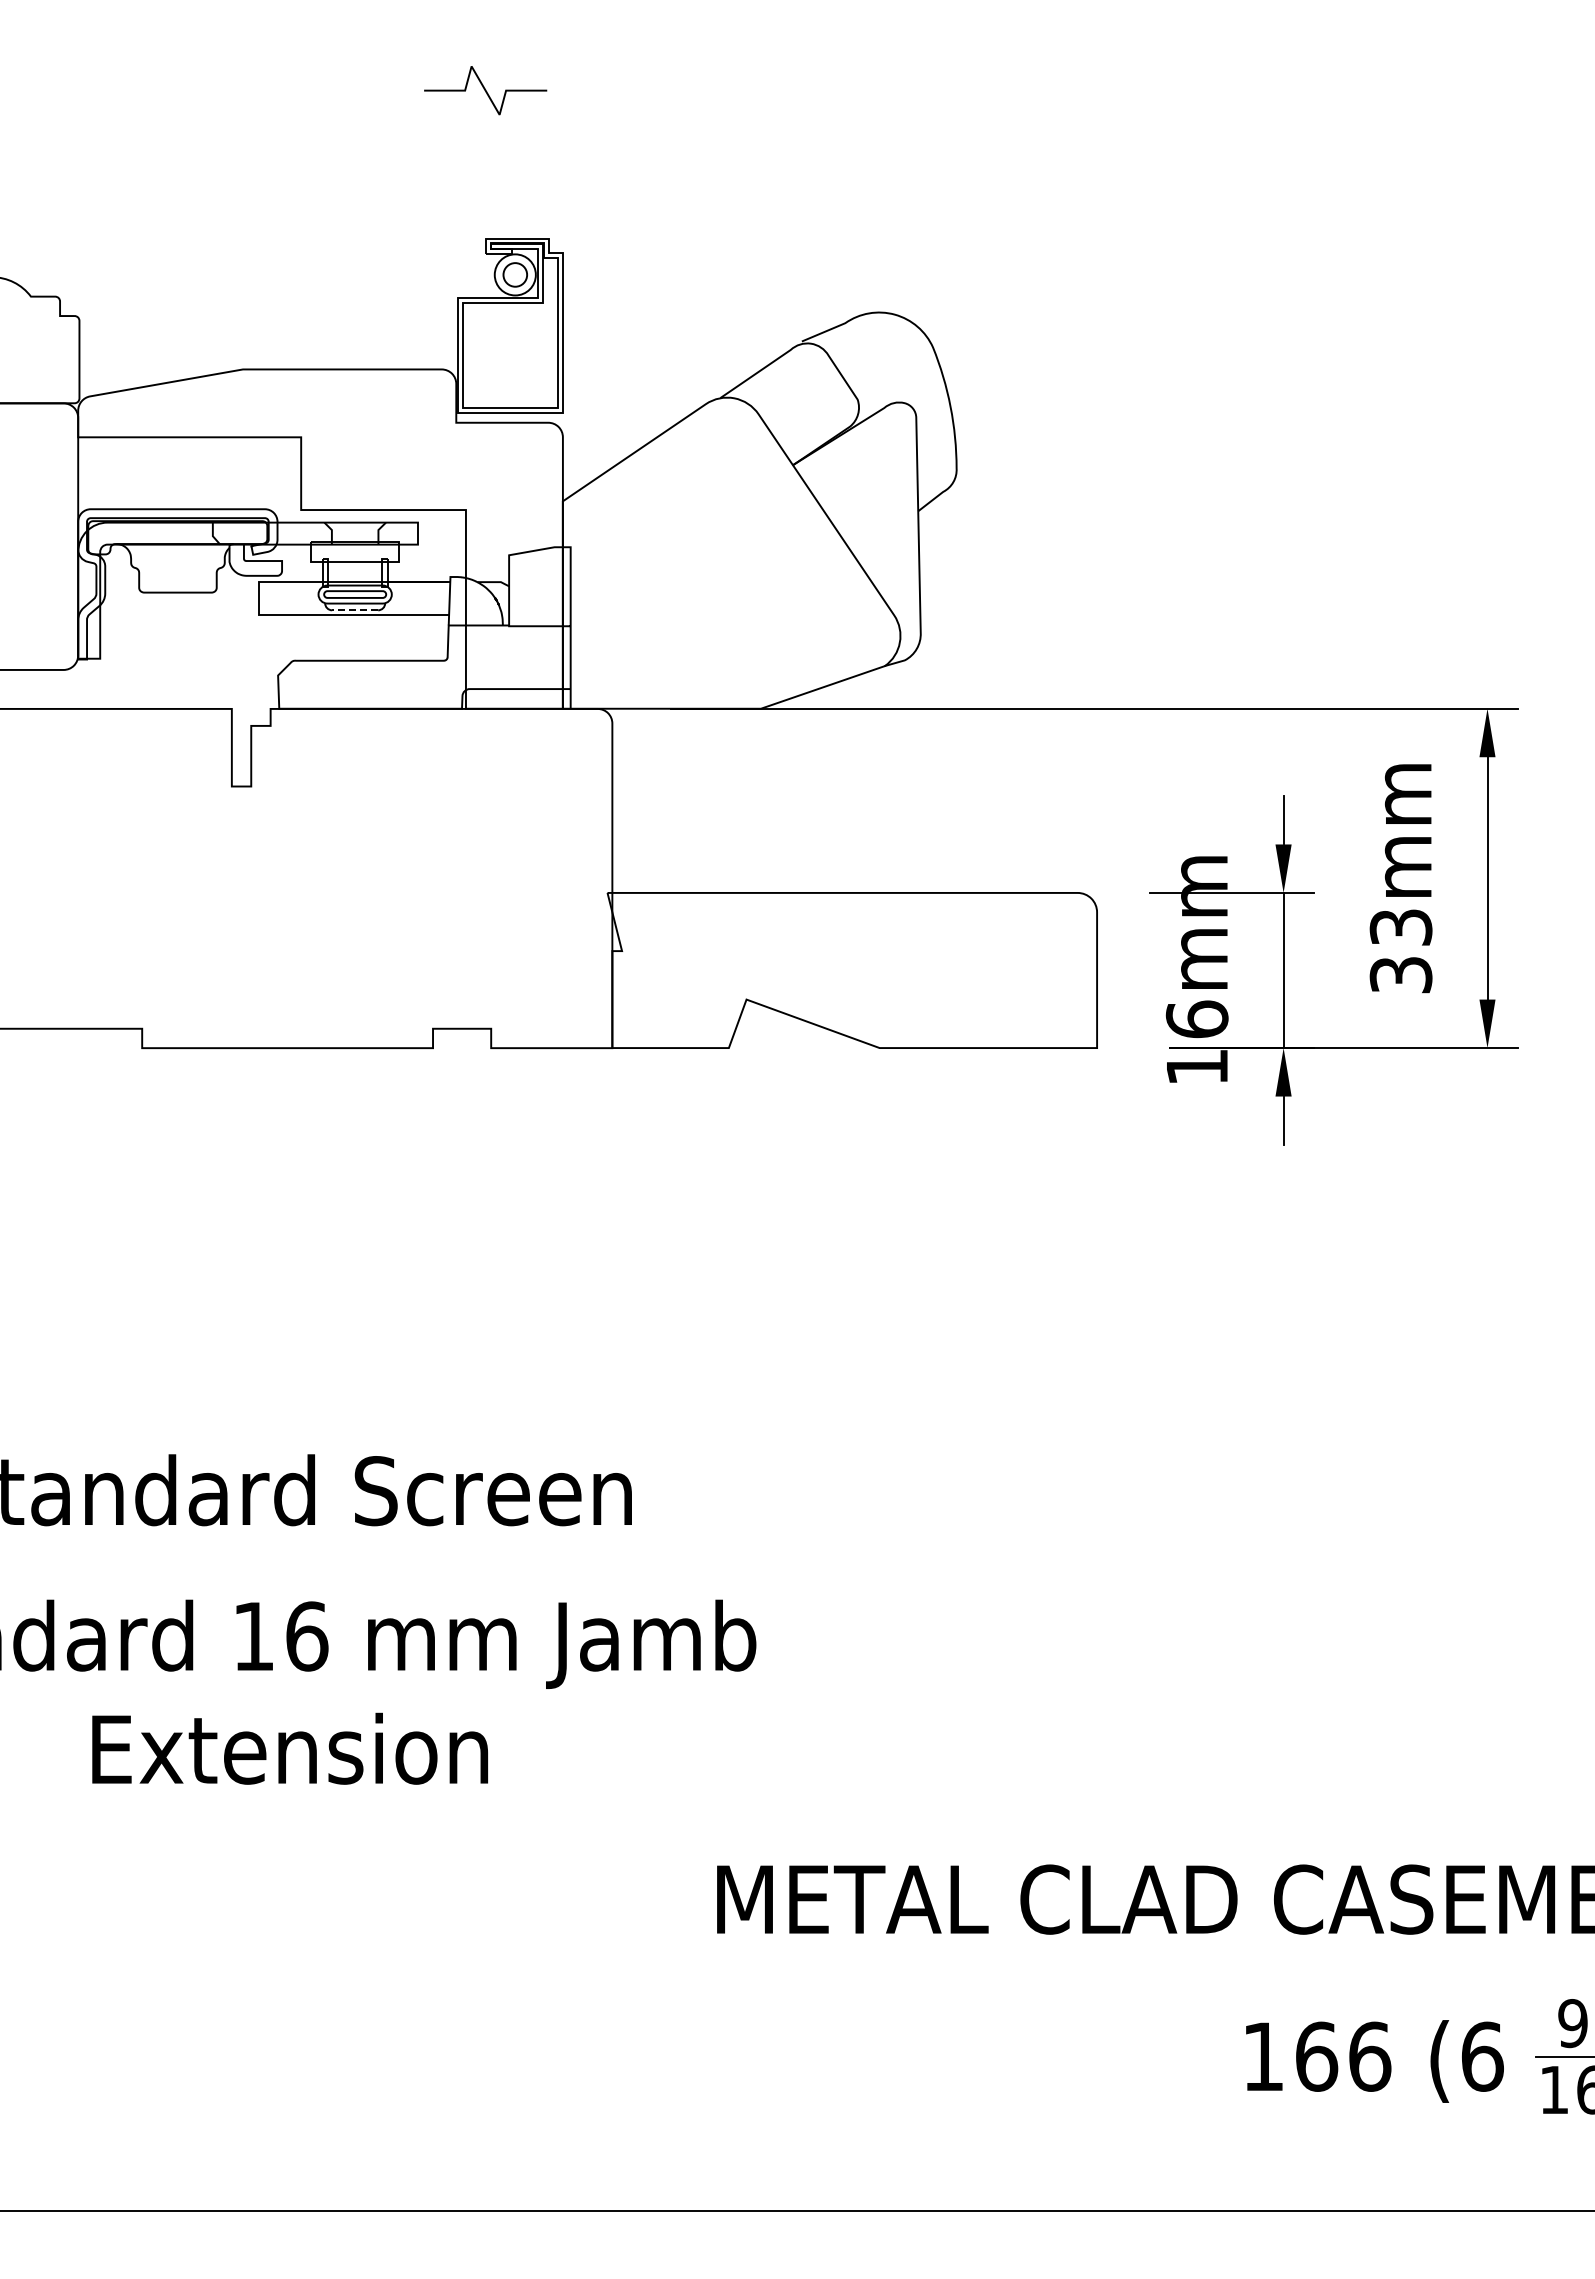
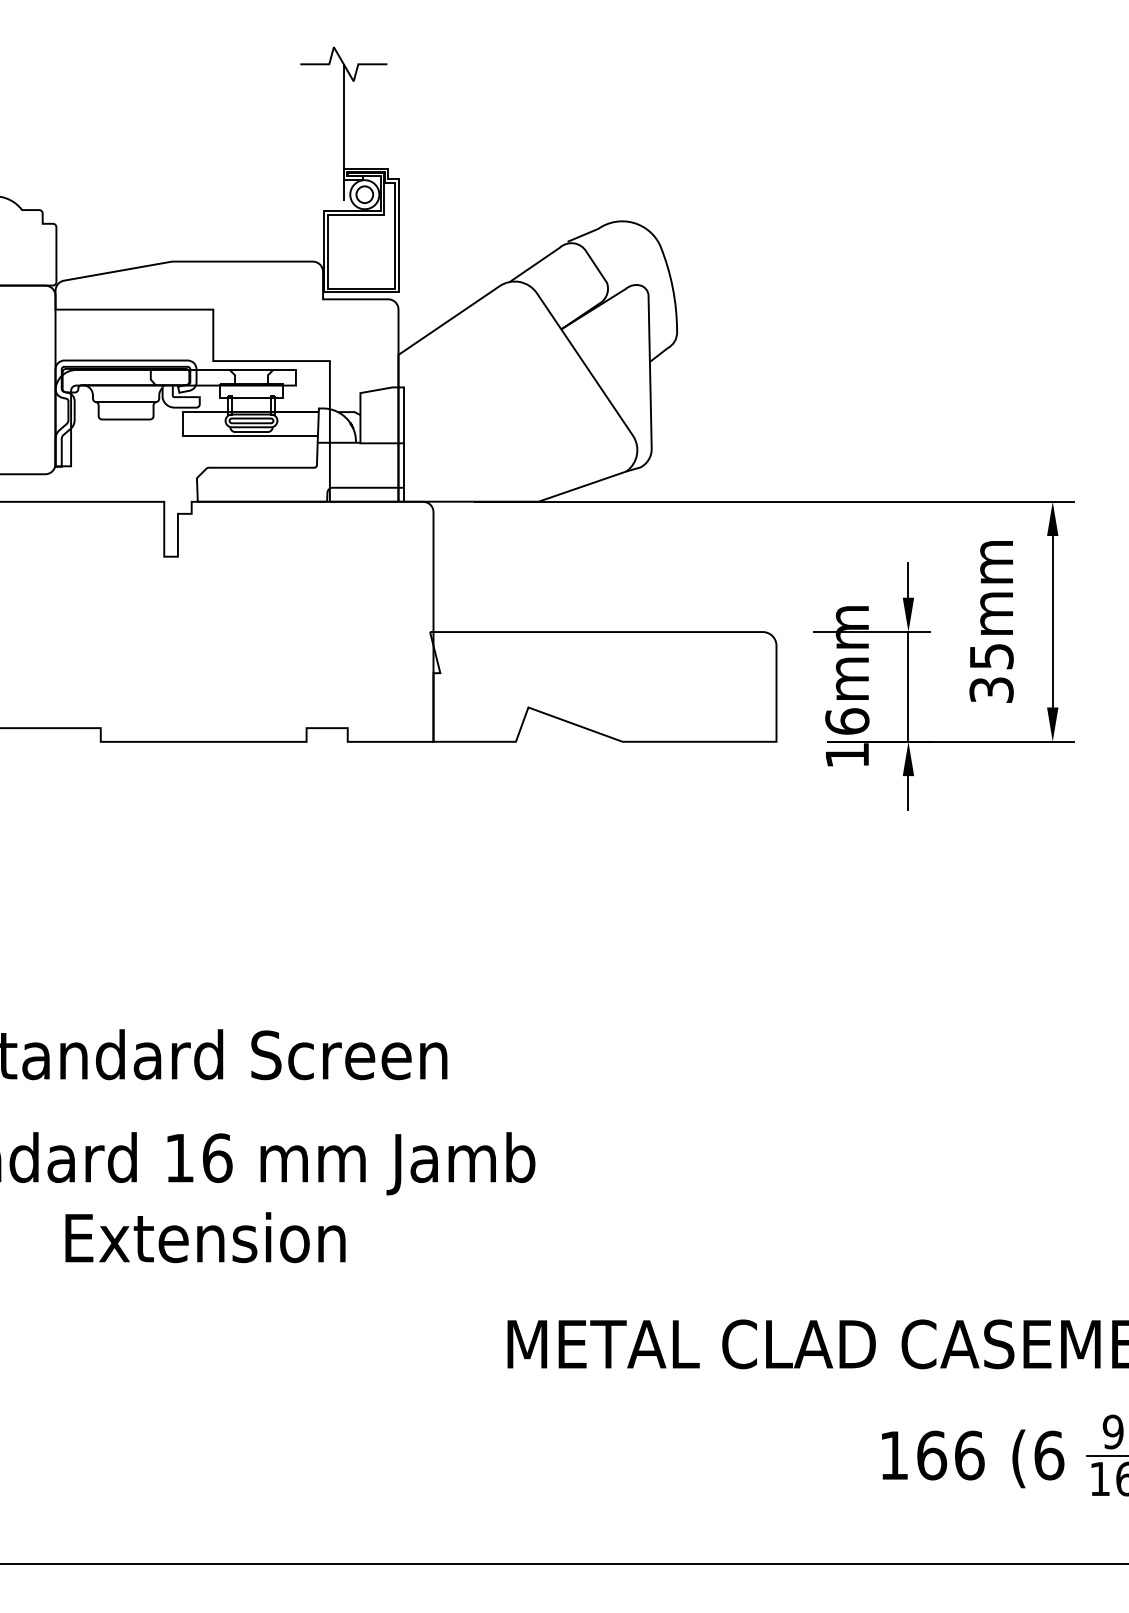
line: (485, 187) -> (343, 132), added
line: (177, 567) -> (125, 401), added
line: (355, 610) -> (251, 432), dashed -> solid
text: (1400, 927) -> (991, 656), 33mm -> 35mm

